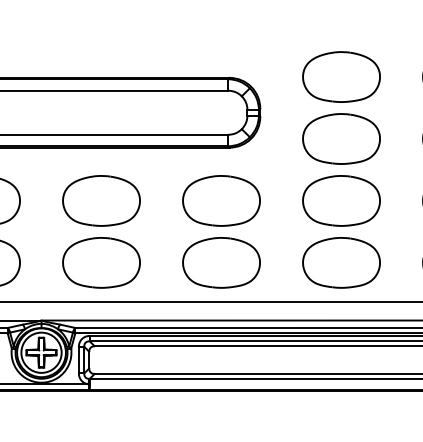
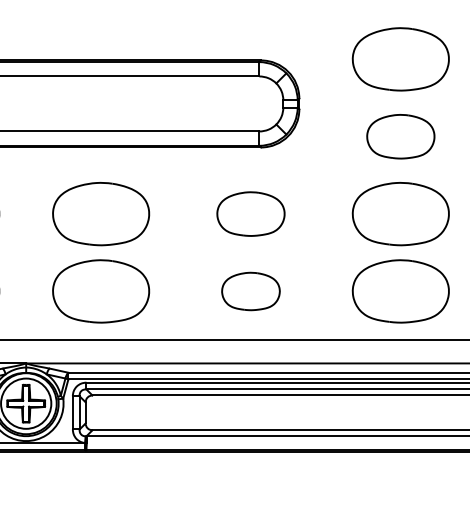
part: (341, 138) -> (400, 136), size x0.7
part: (221, 200) -> (250, 213), size x0.7
part: (221, 262) -> (250, 290), size x0.6

